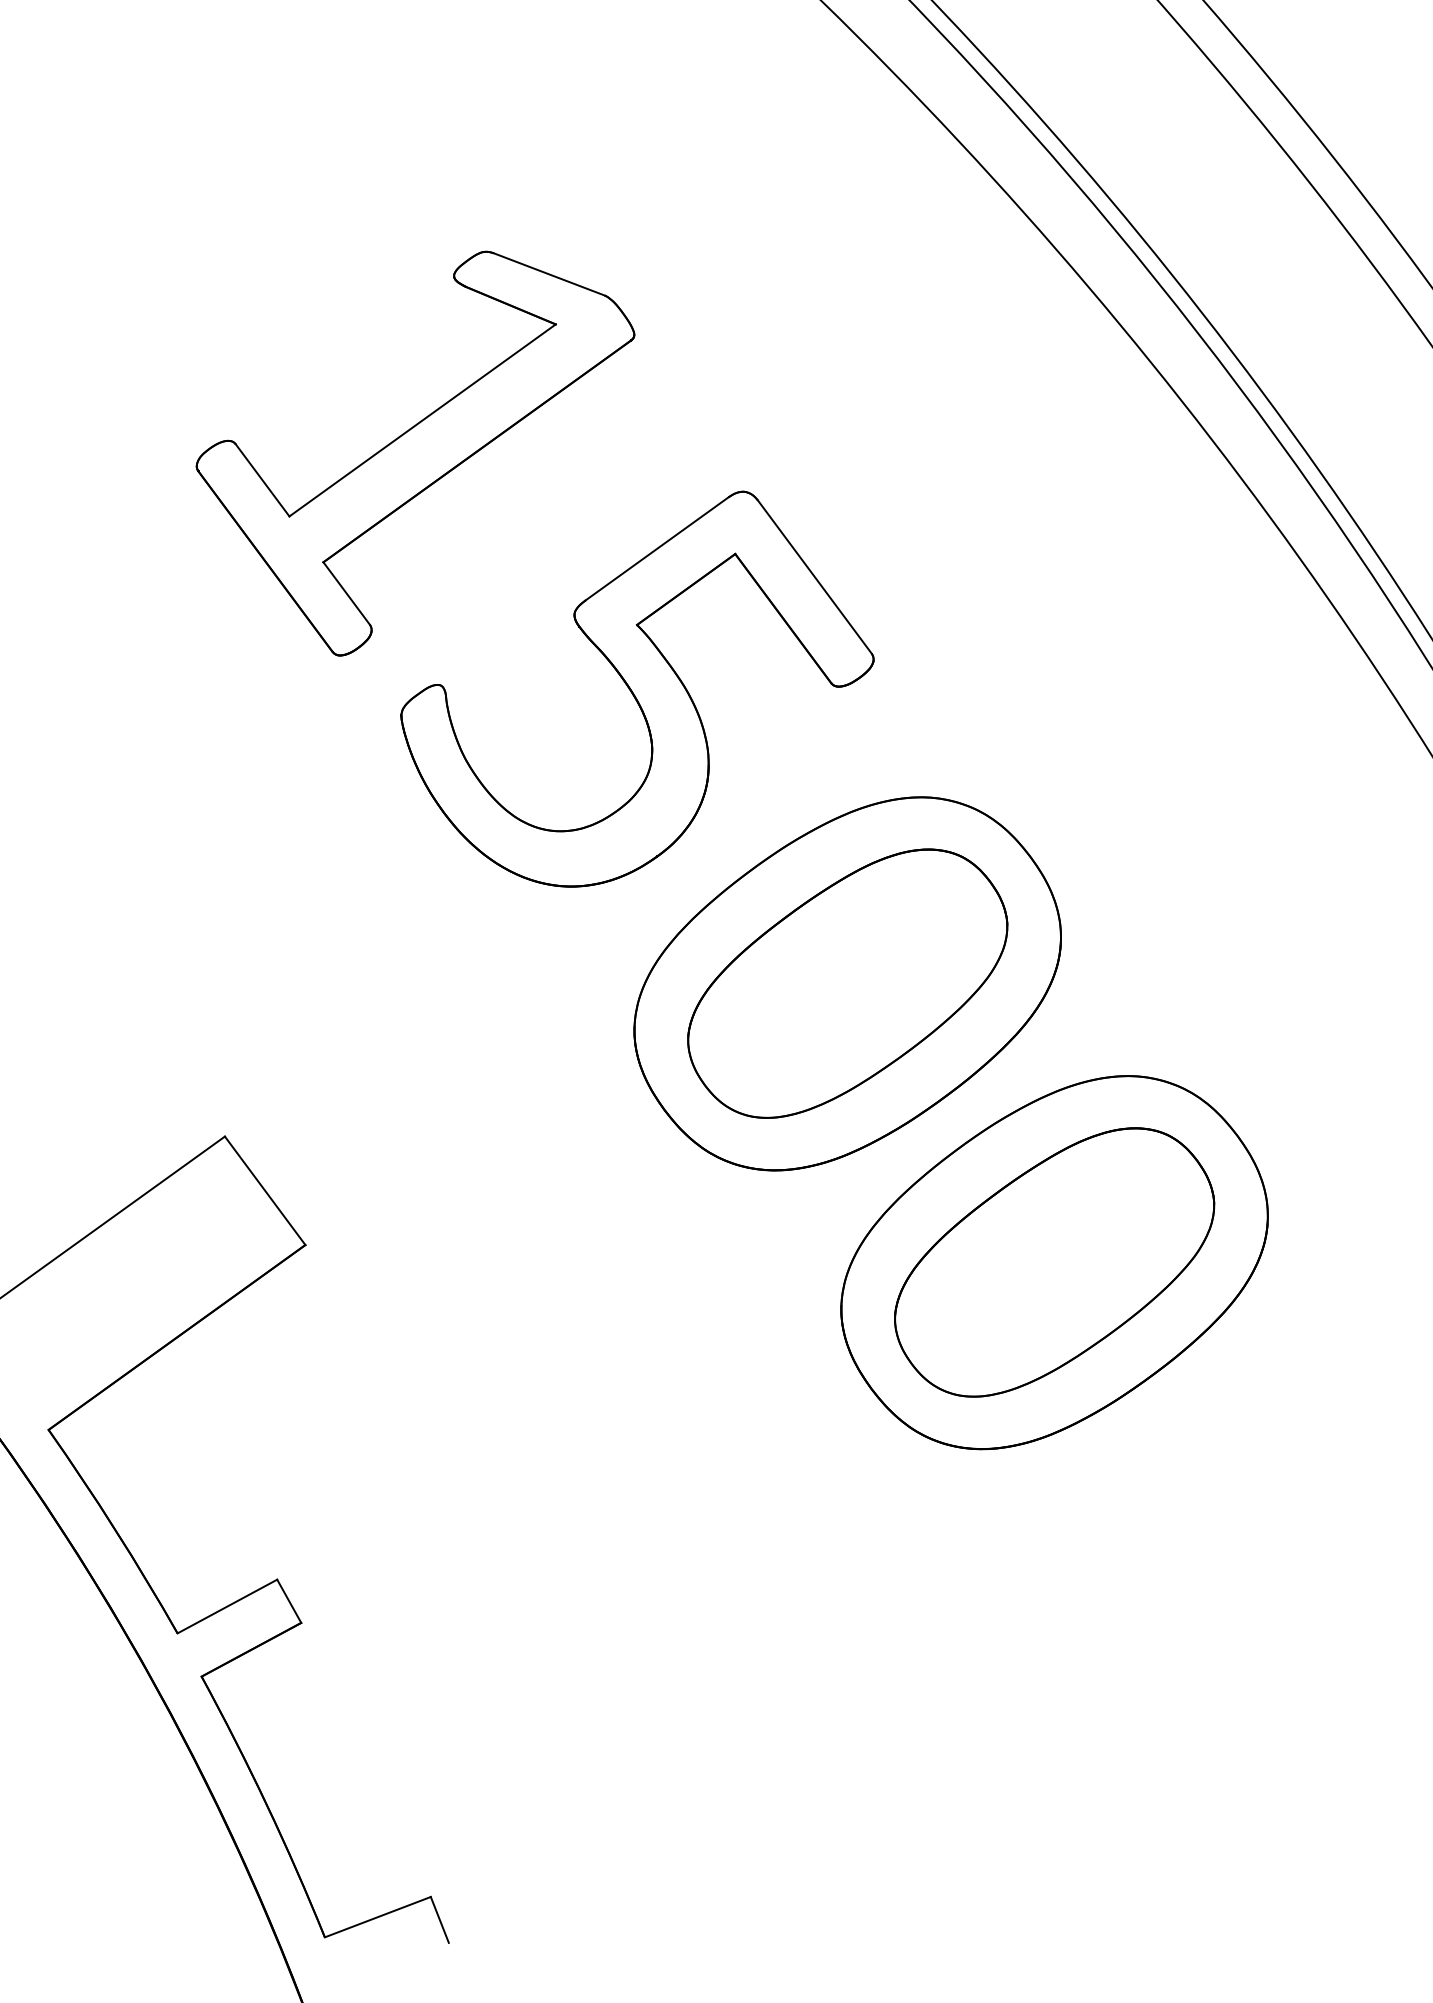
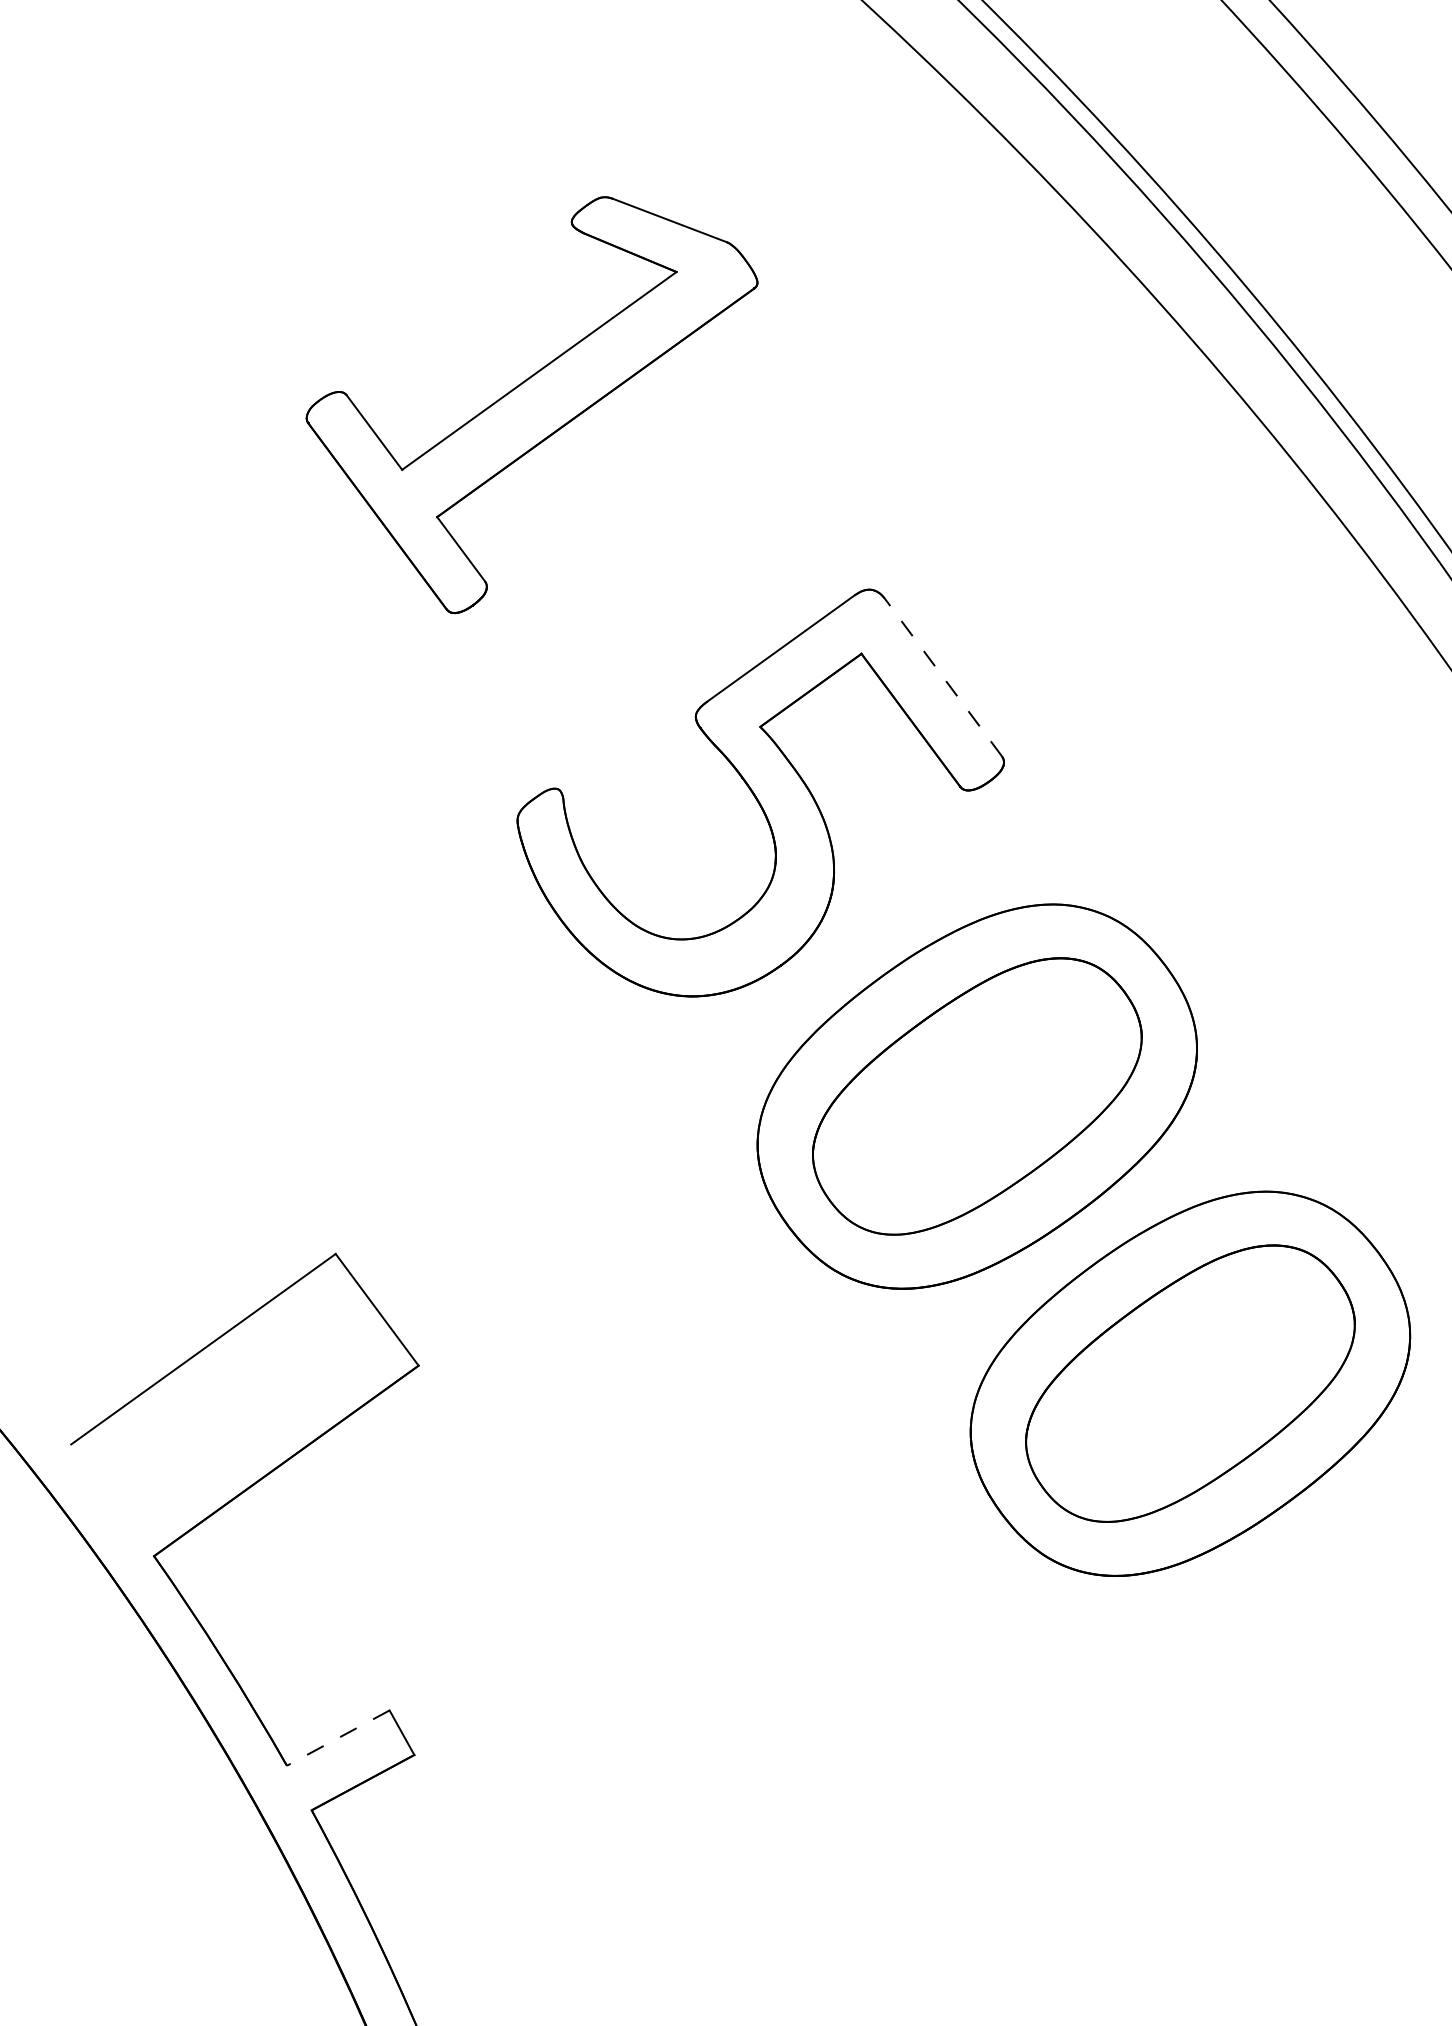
part: (415, 453) -> (532, 405), moved
line: (814, 576) -> (943, 676), solid -> dashed
line: (227, 1606) -> (338, 1738), solid -> dashed

